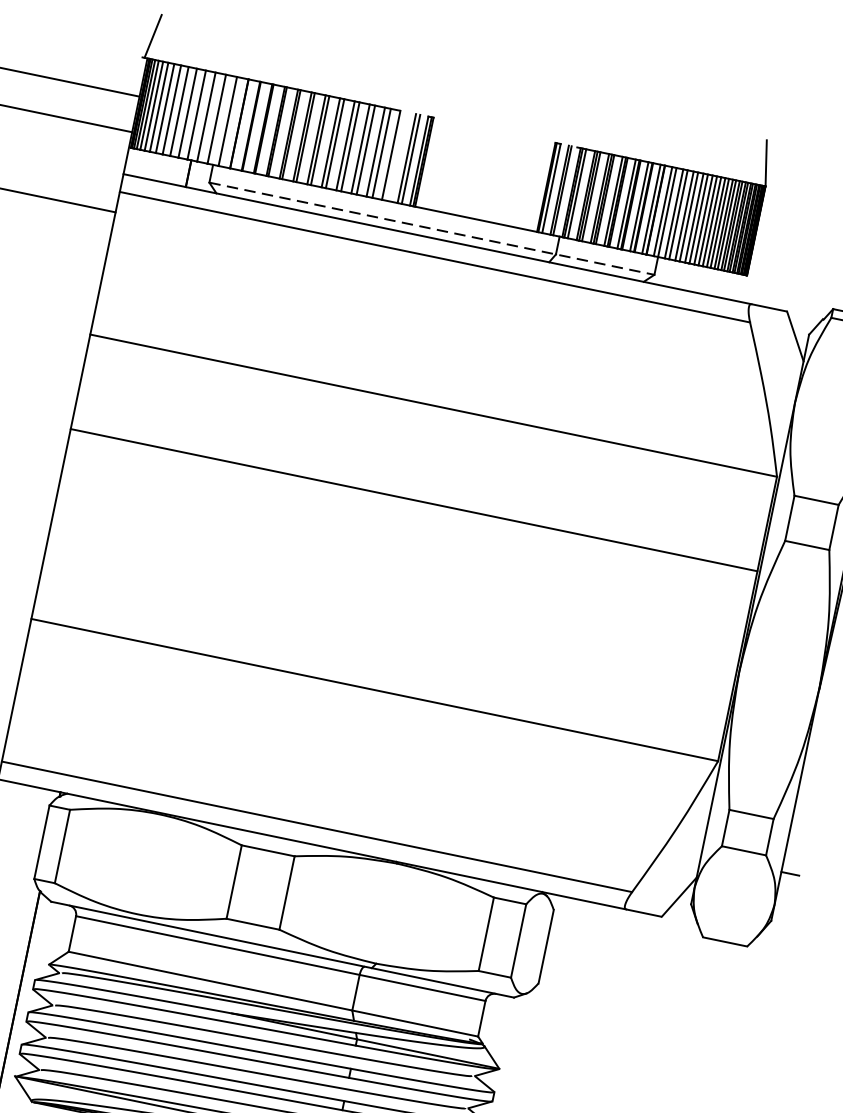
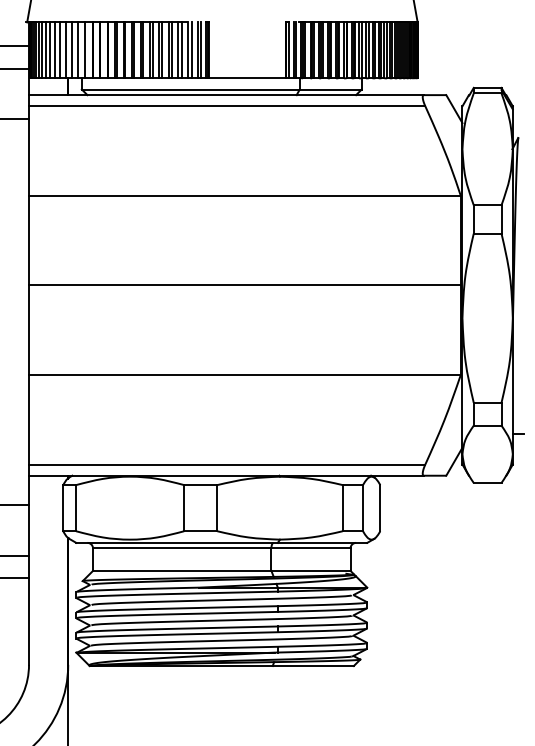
line: (398, 157) -> (192, 50), added
line: (431, 228) -> (221, 89), dashed -> solid
line: (413, 500) -> (244, 285), moved

